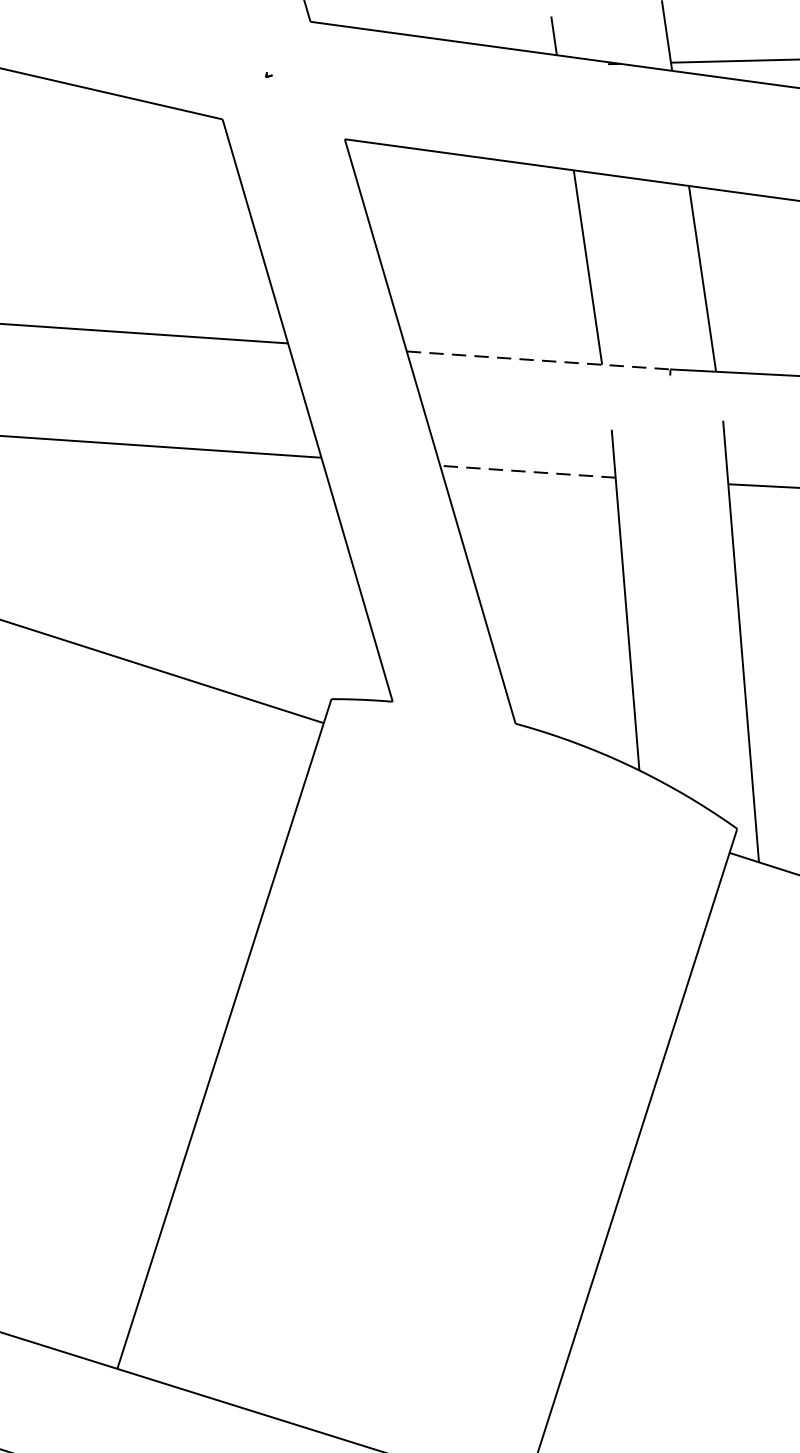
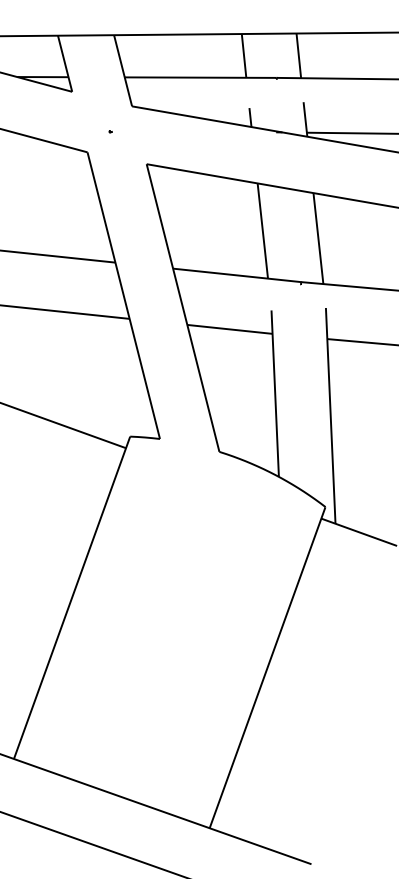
line: (539, 360) -> (237, 275), dashed -> solid
line: (527, 471) -> (229, 329), dashed -> solid

